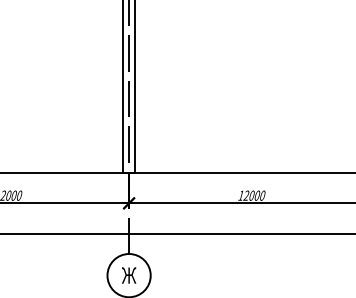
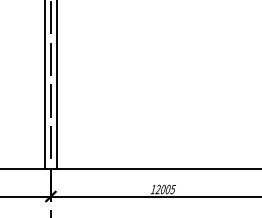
text: (262, 195) -> (172, 189), 12000 -> 12005

